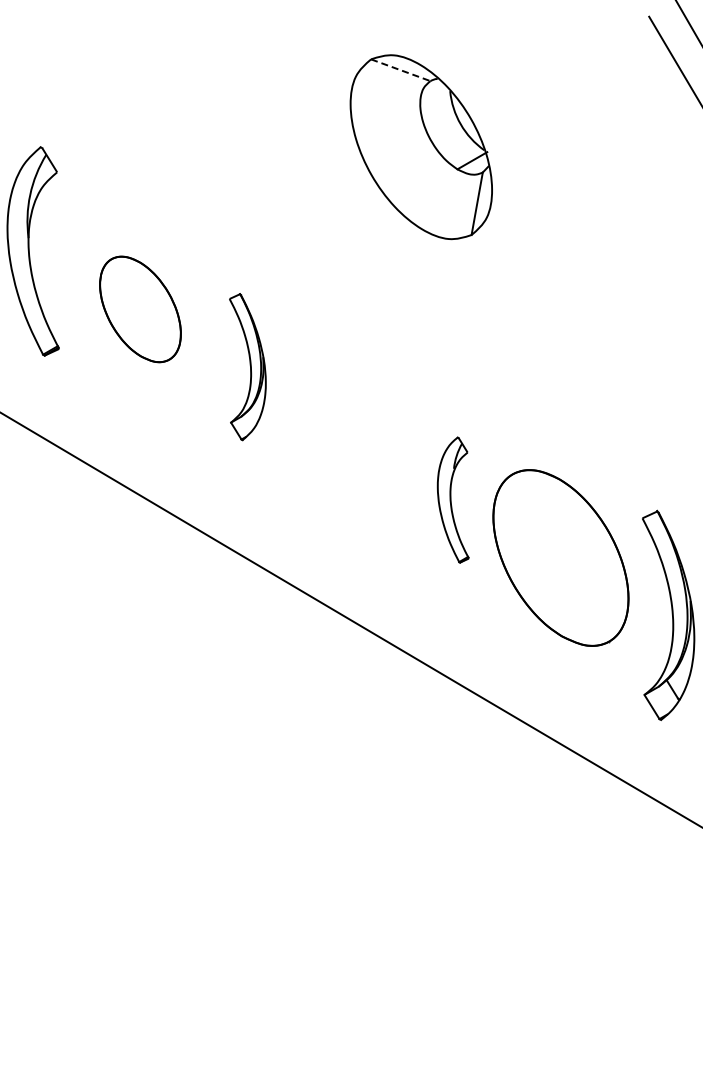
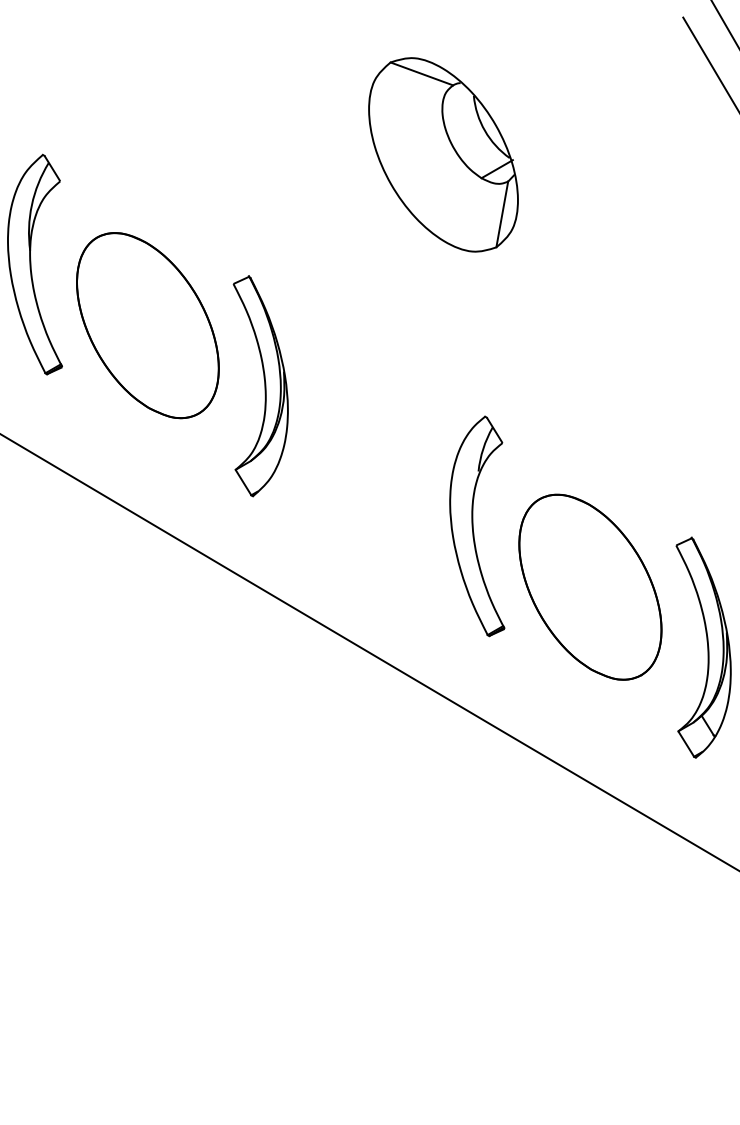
line: (400, 70) -> (421, 74), dashed -> solid
part: (140, 309) -> (147, 325), size x1.67
part: (247, 366) -> (260, 385), size x1.43
part: (452, 499) -> (476, 525), size x1.67

